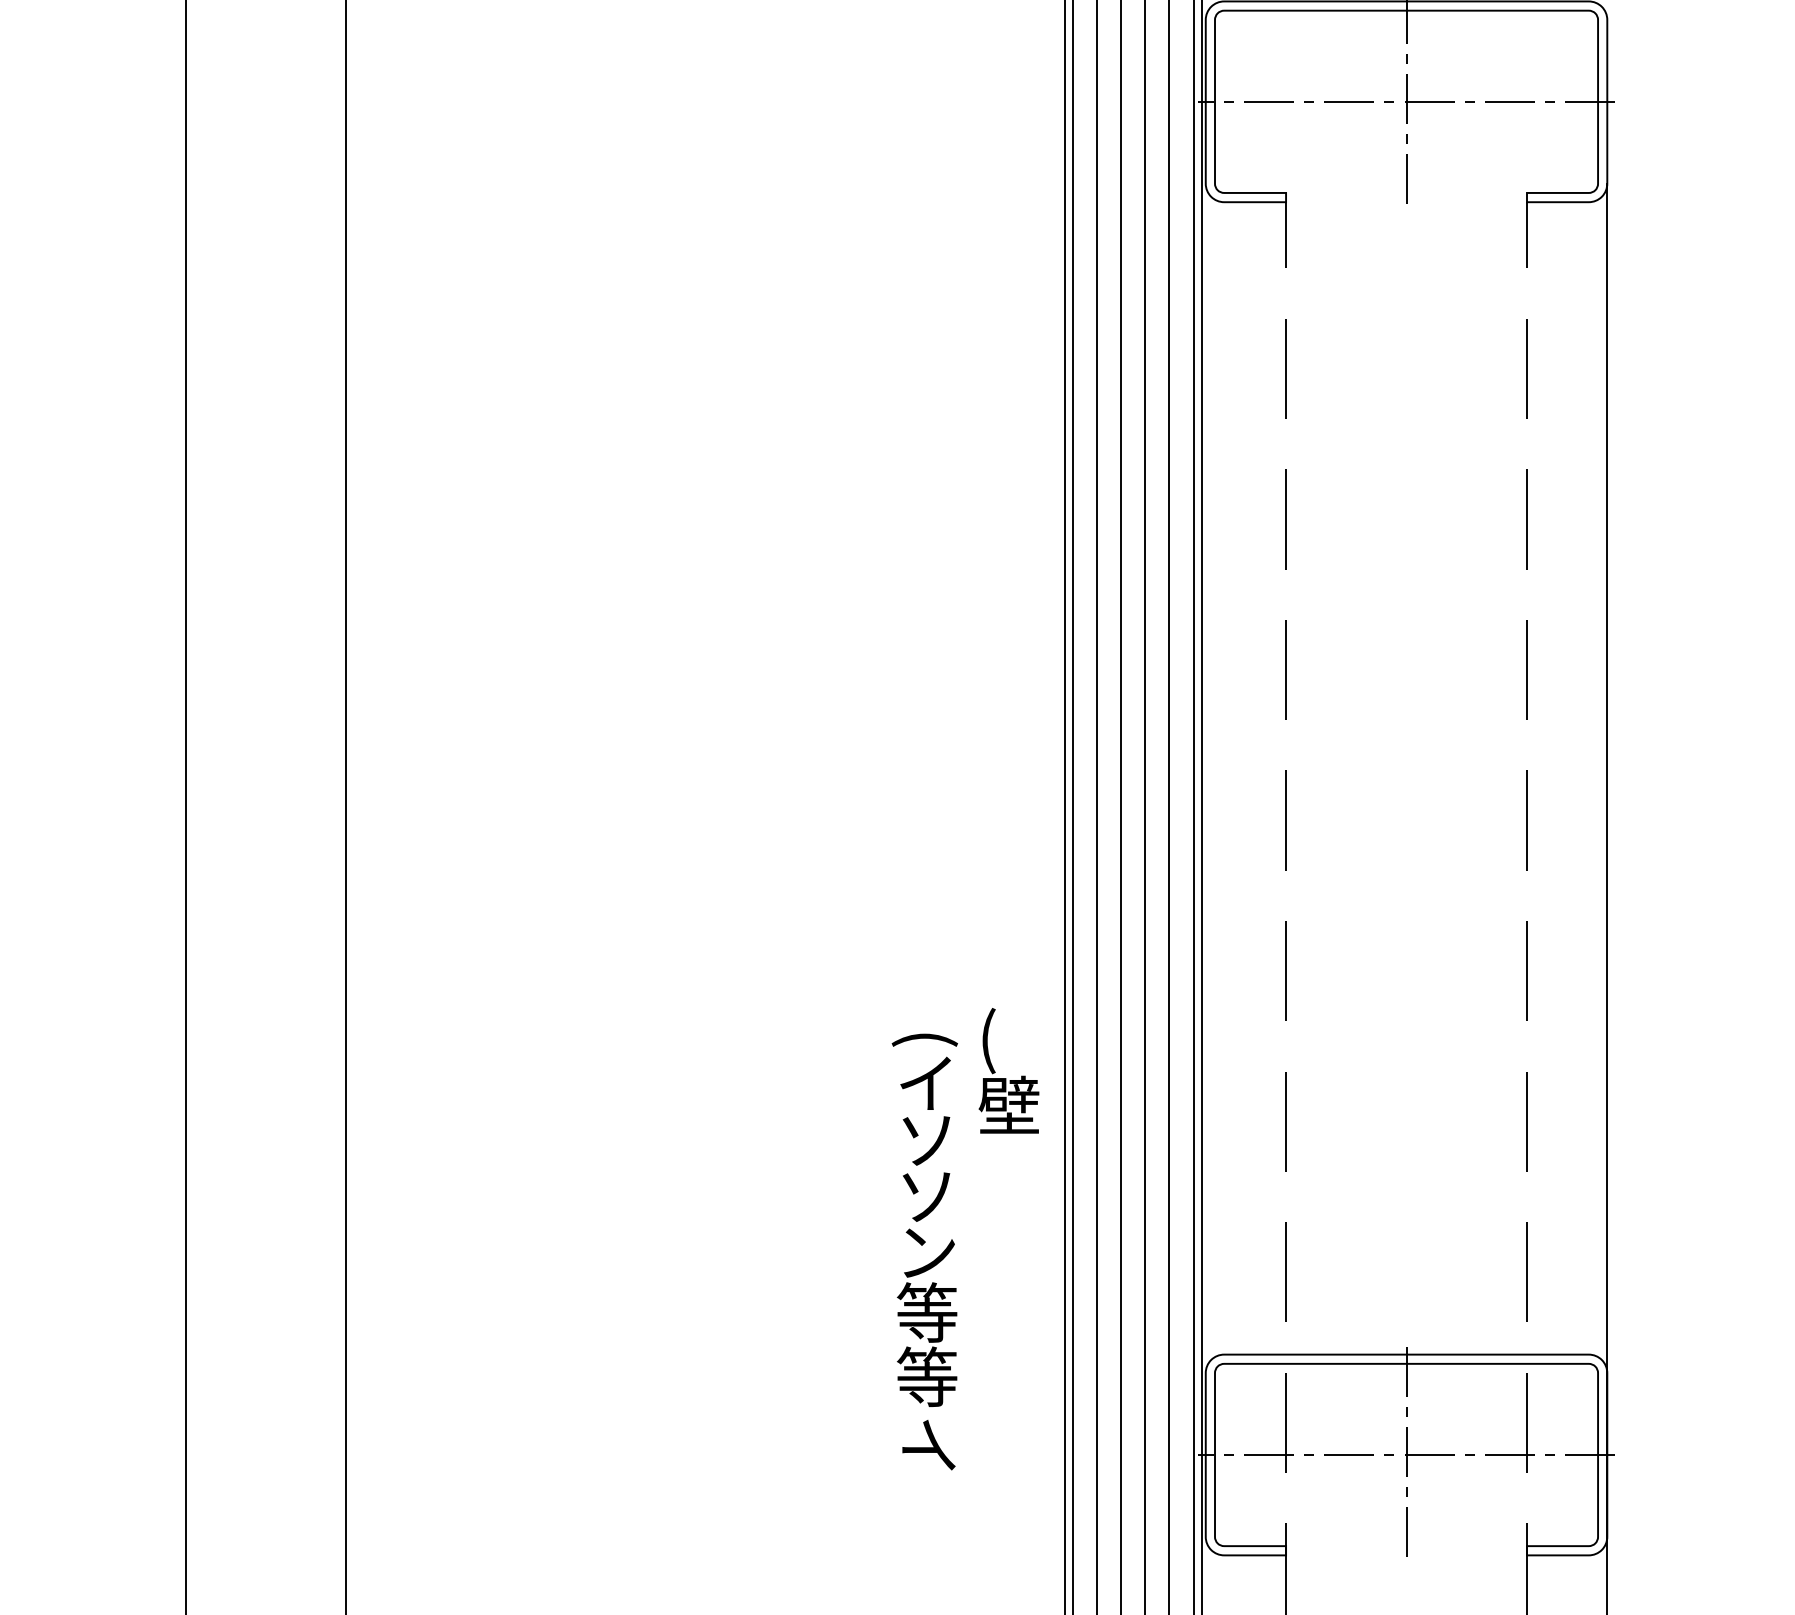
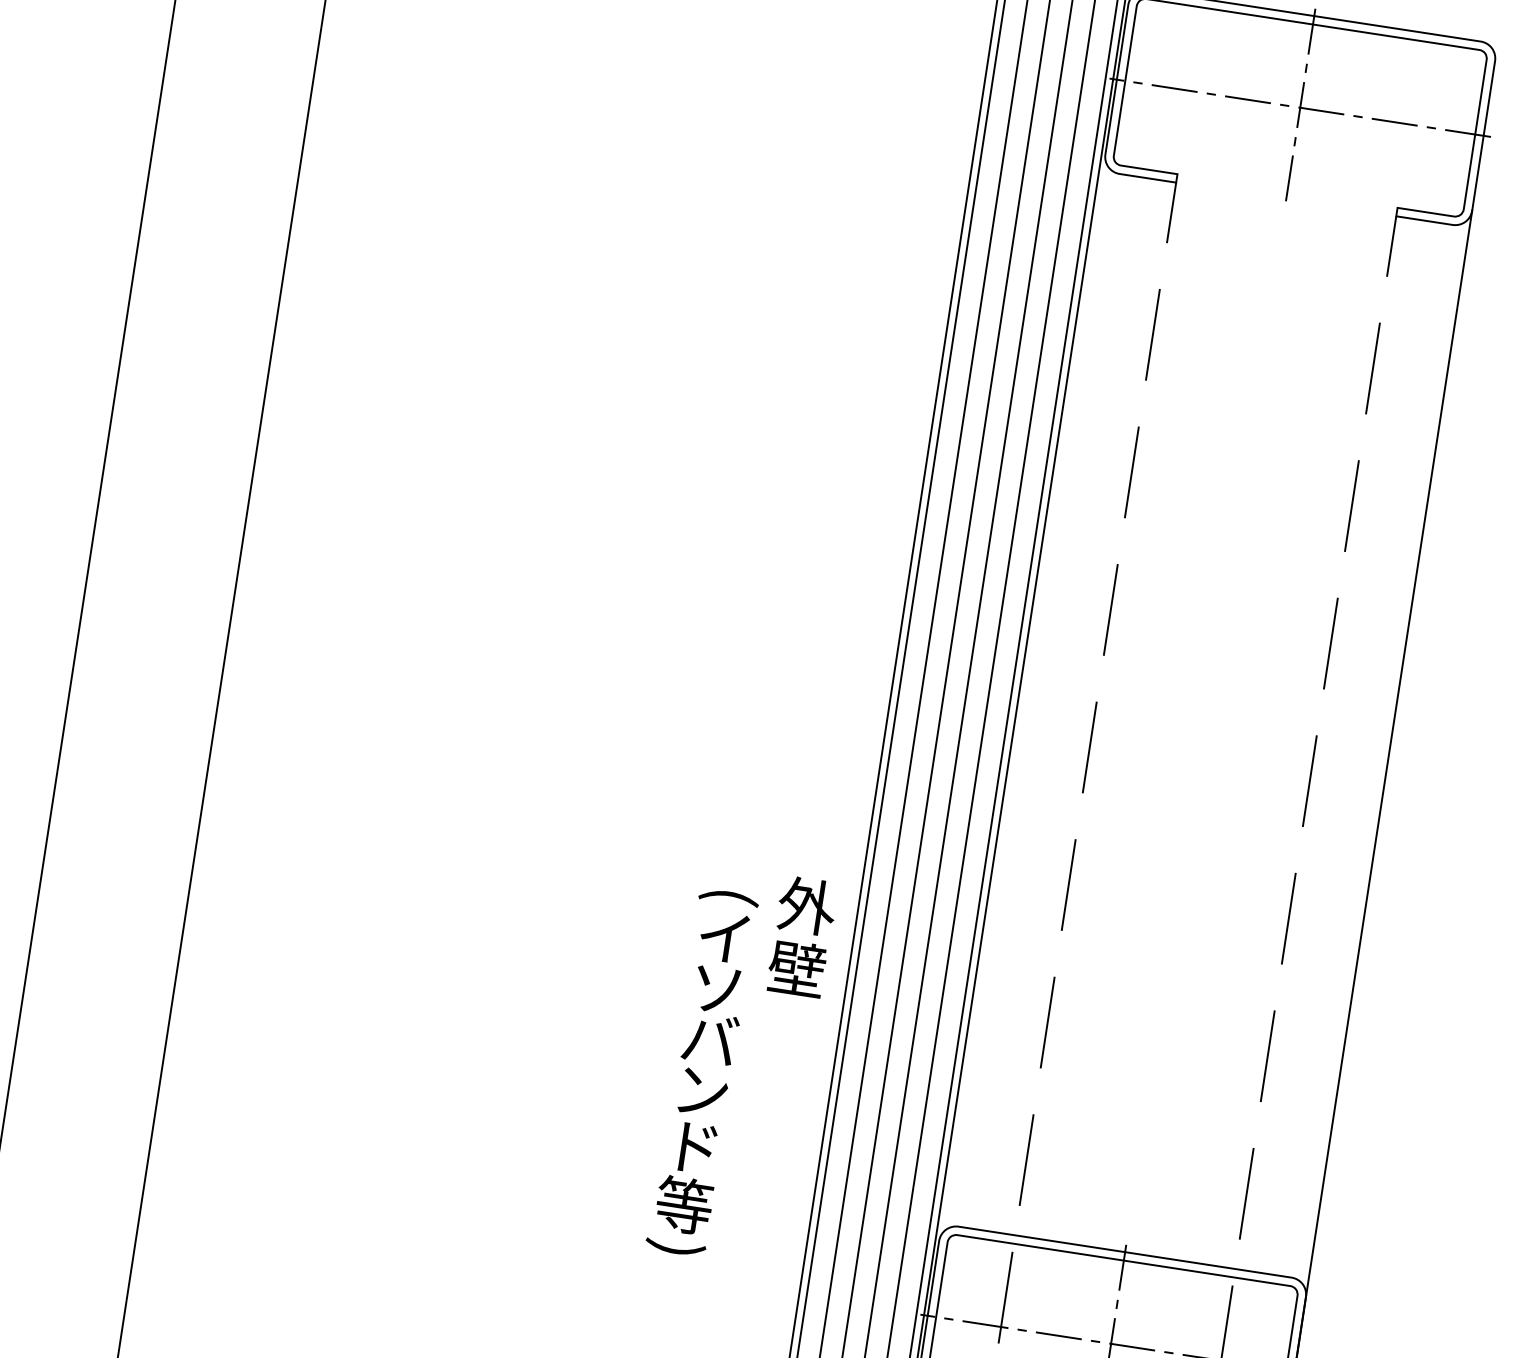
text: (1009, 1040) -> (806, 909), ( -> 外
text: (927, 1193) -> (710, 1038), ソ -> バ
text: (926, 1312) -> (692, 1146), 等 -> ド
text: (924, 1443) -> (672, 1265), イ -> )

